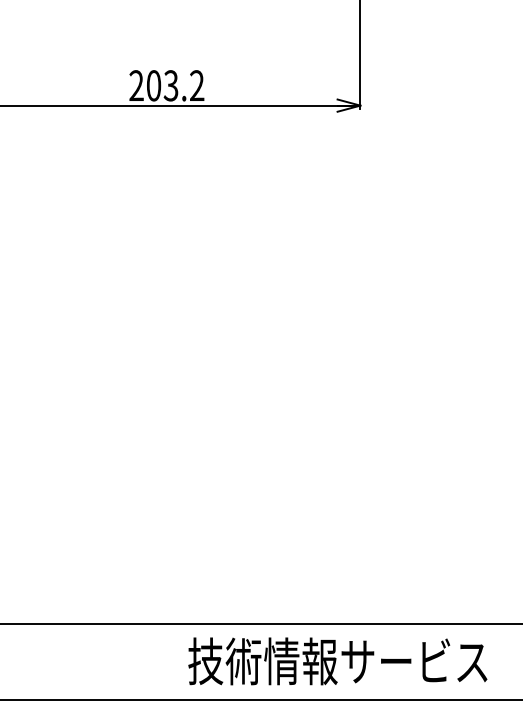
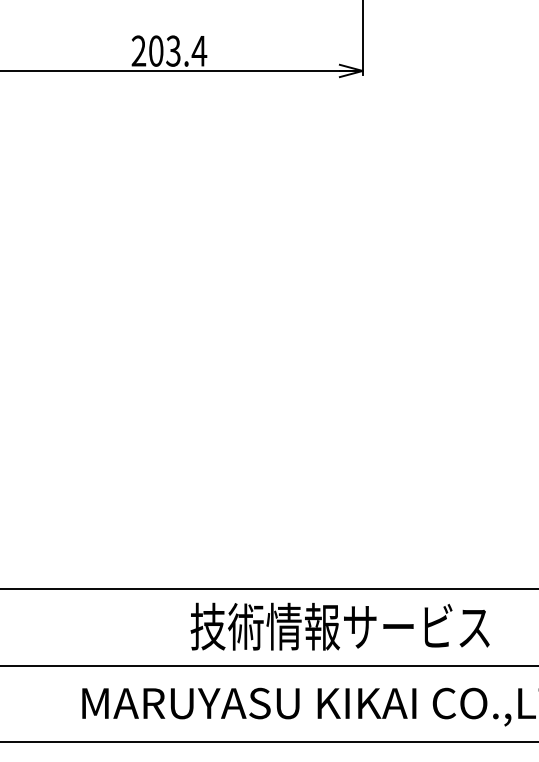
text: (197, 85) -> (199, 50), 203.2 -> 203.4

